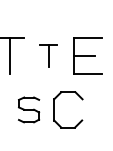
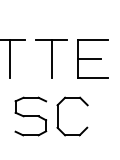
part: (48, 55) -> (51, 58), size x1.67
part: (28, 109) -> (30, 116), size x1.43

